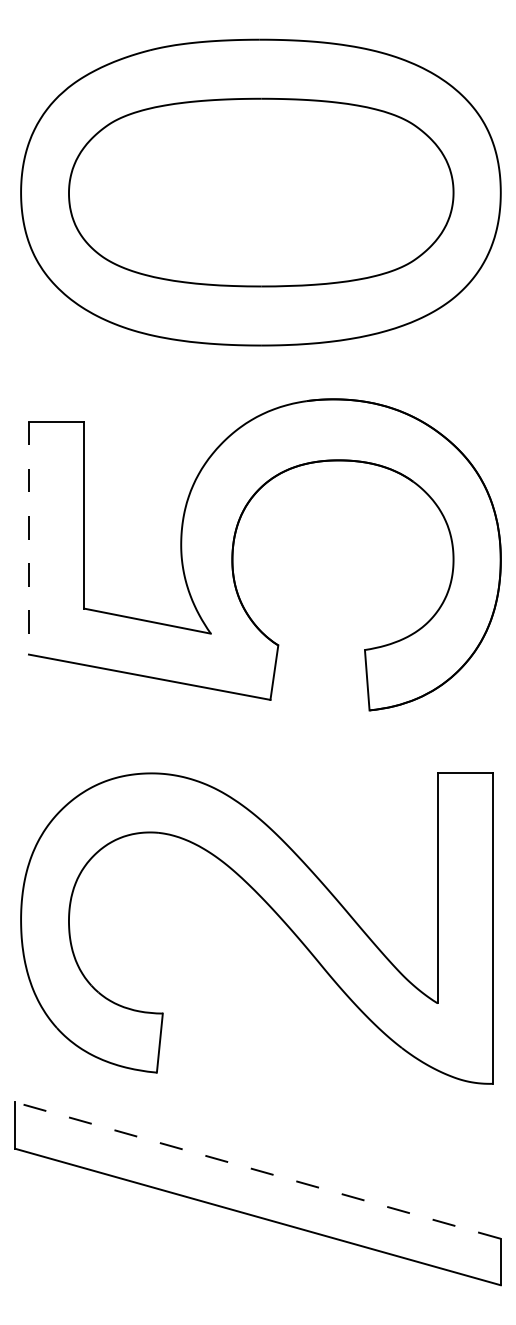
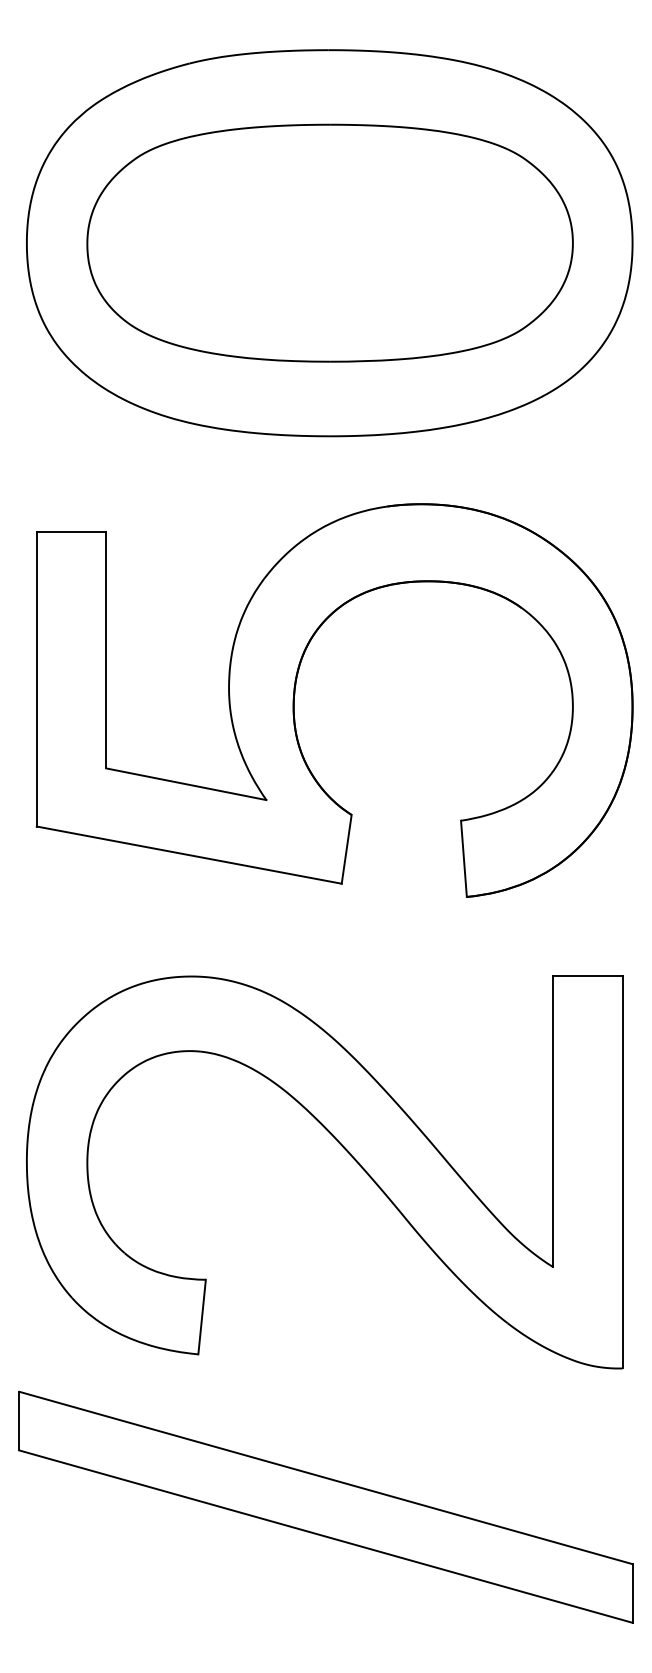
line: (28, 538) -> (36, 679), dashed -> solid
line: (257, 1170) -> (325, 1477), dashed -> solid

